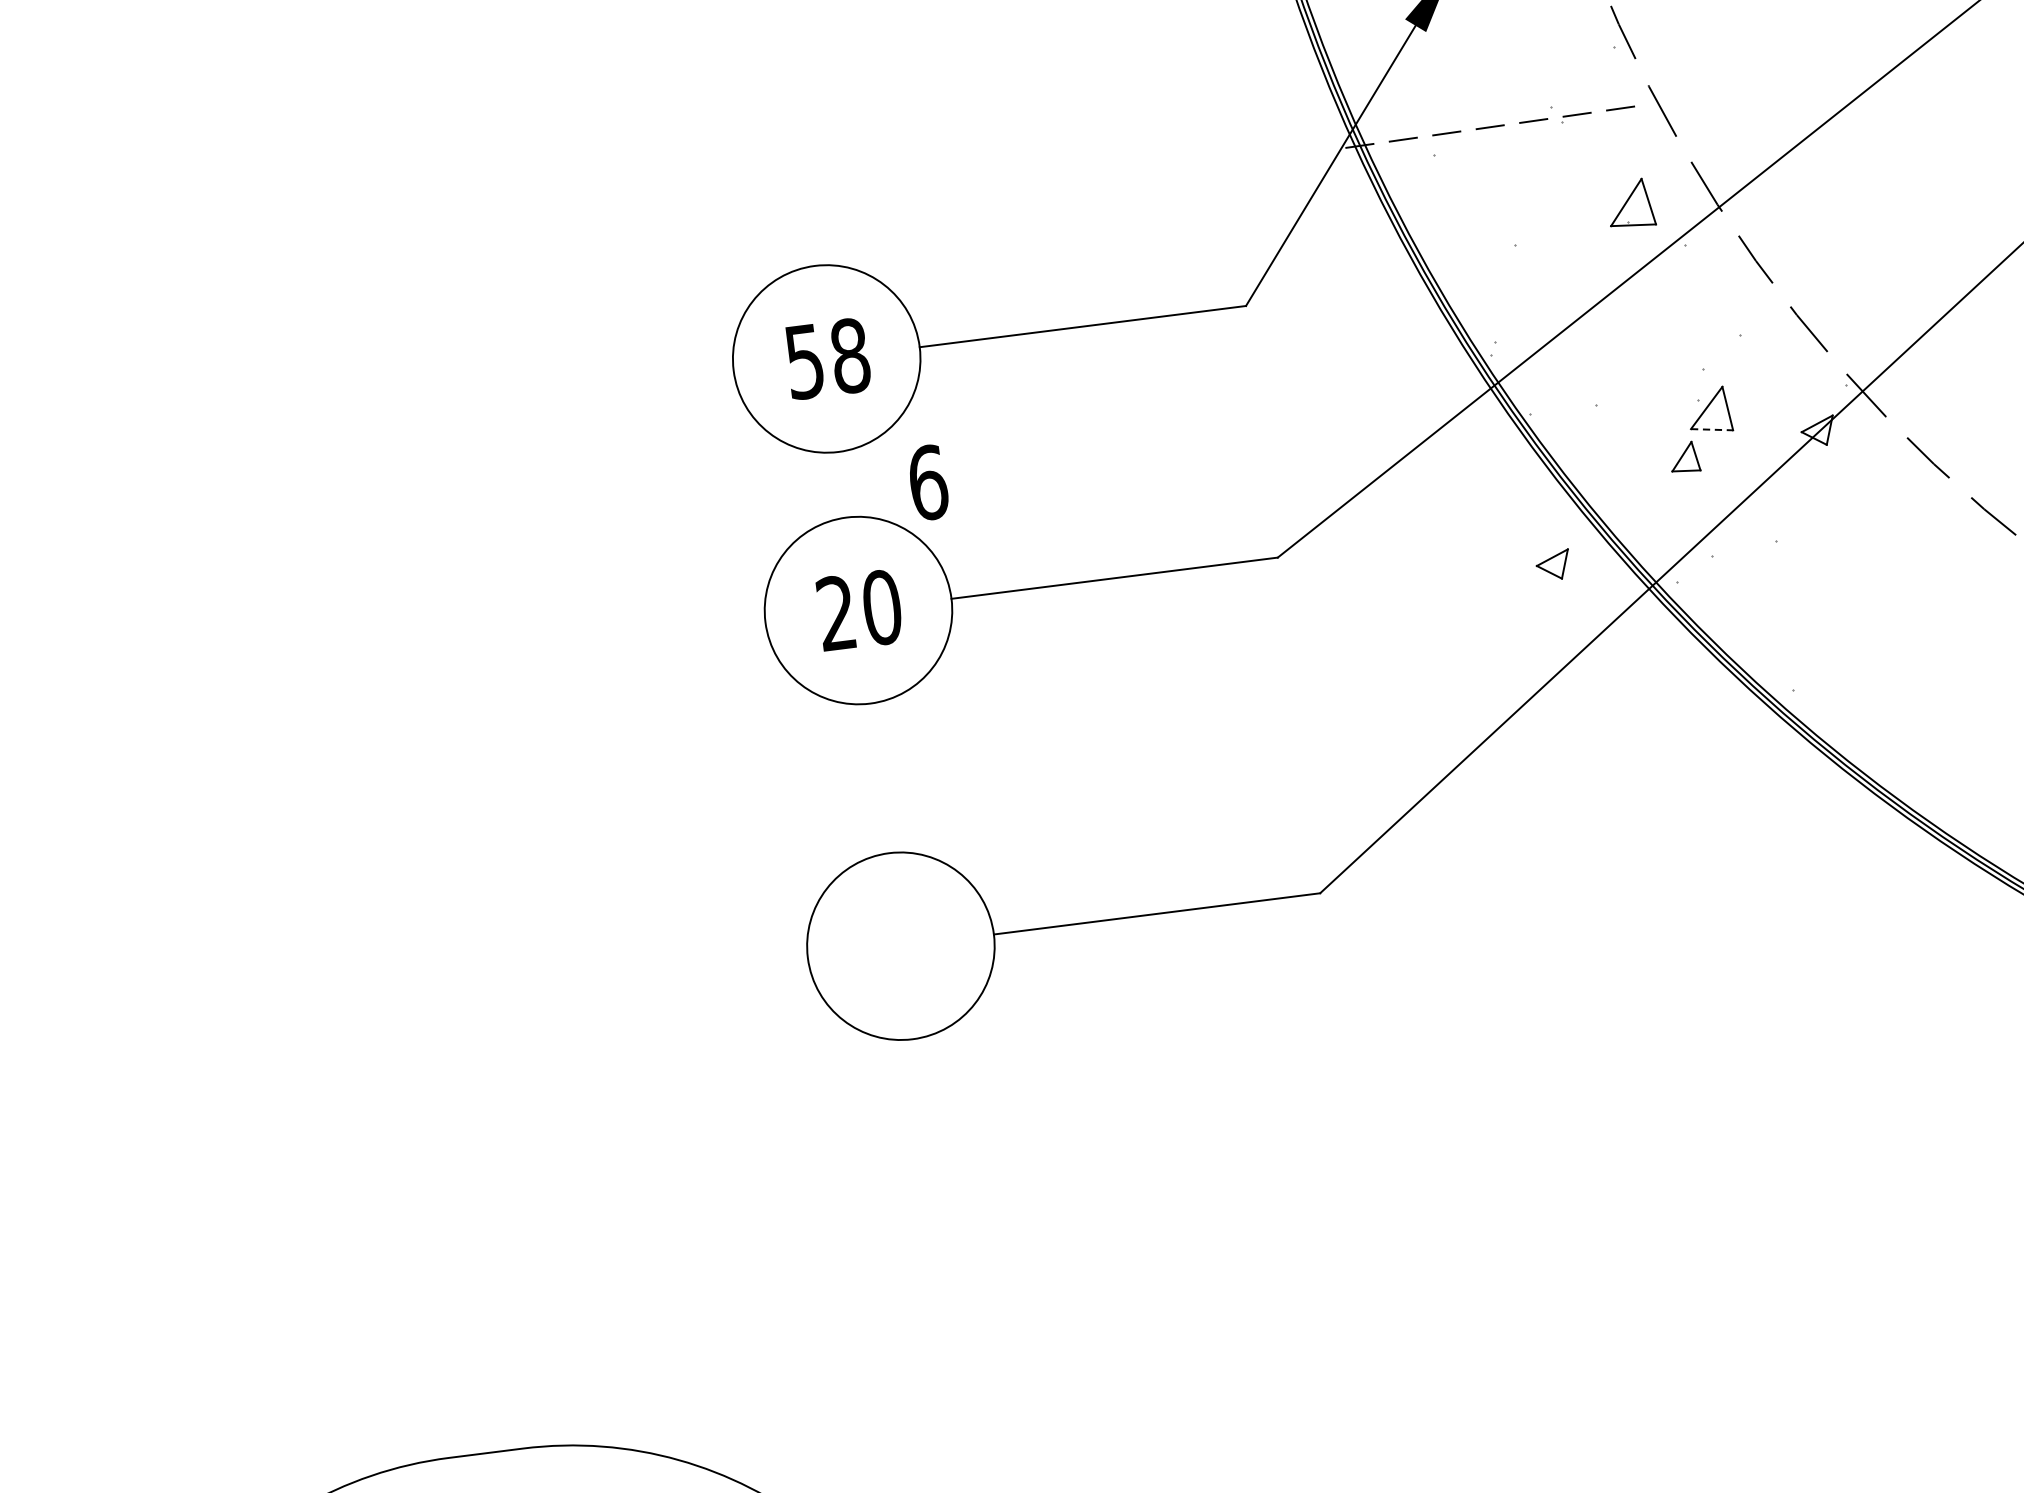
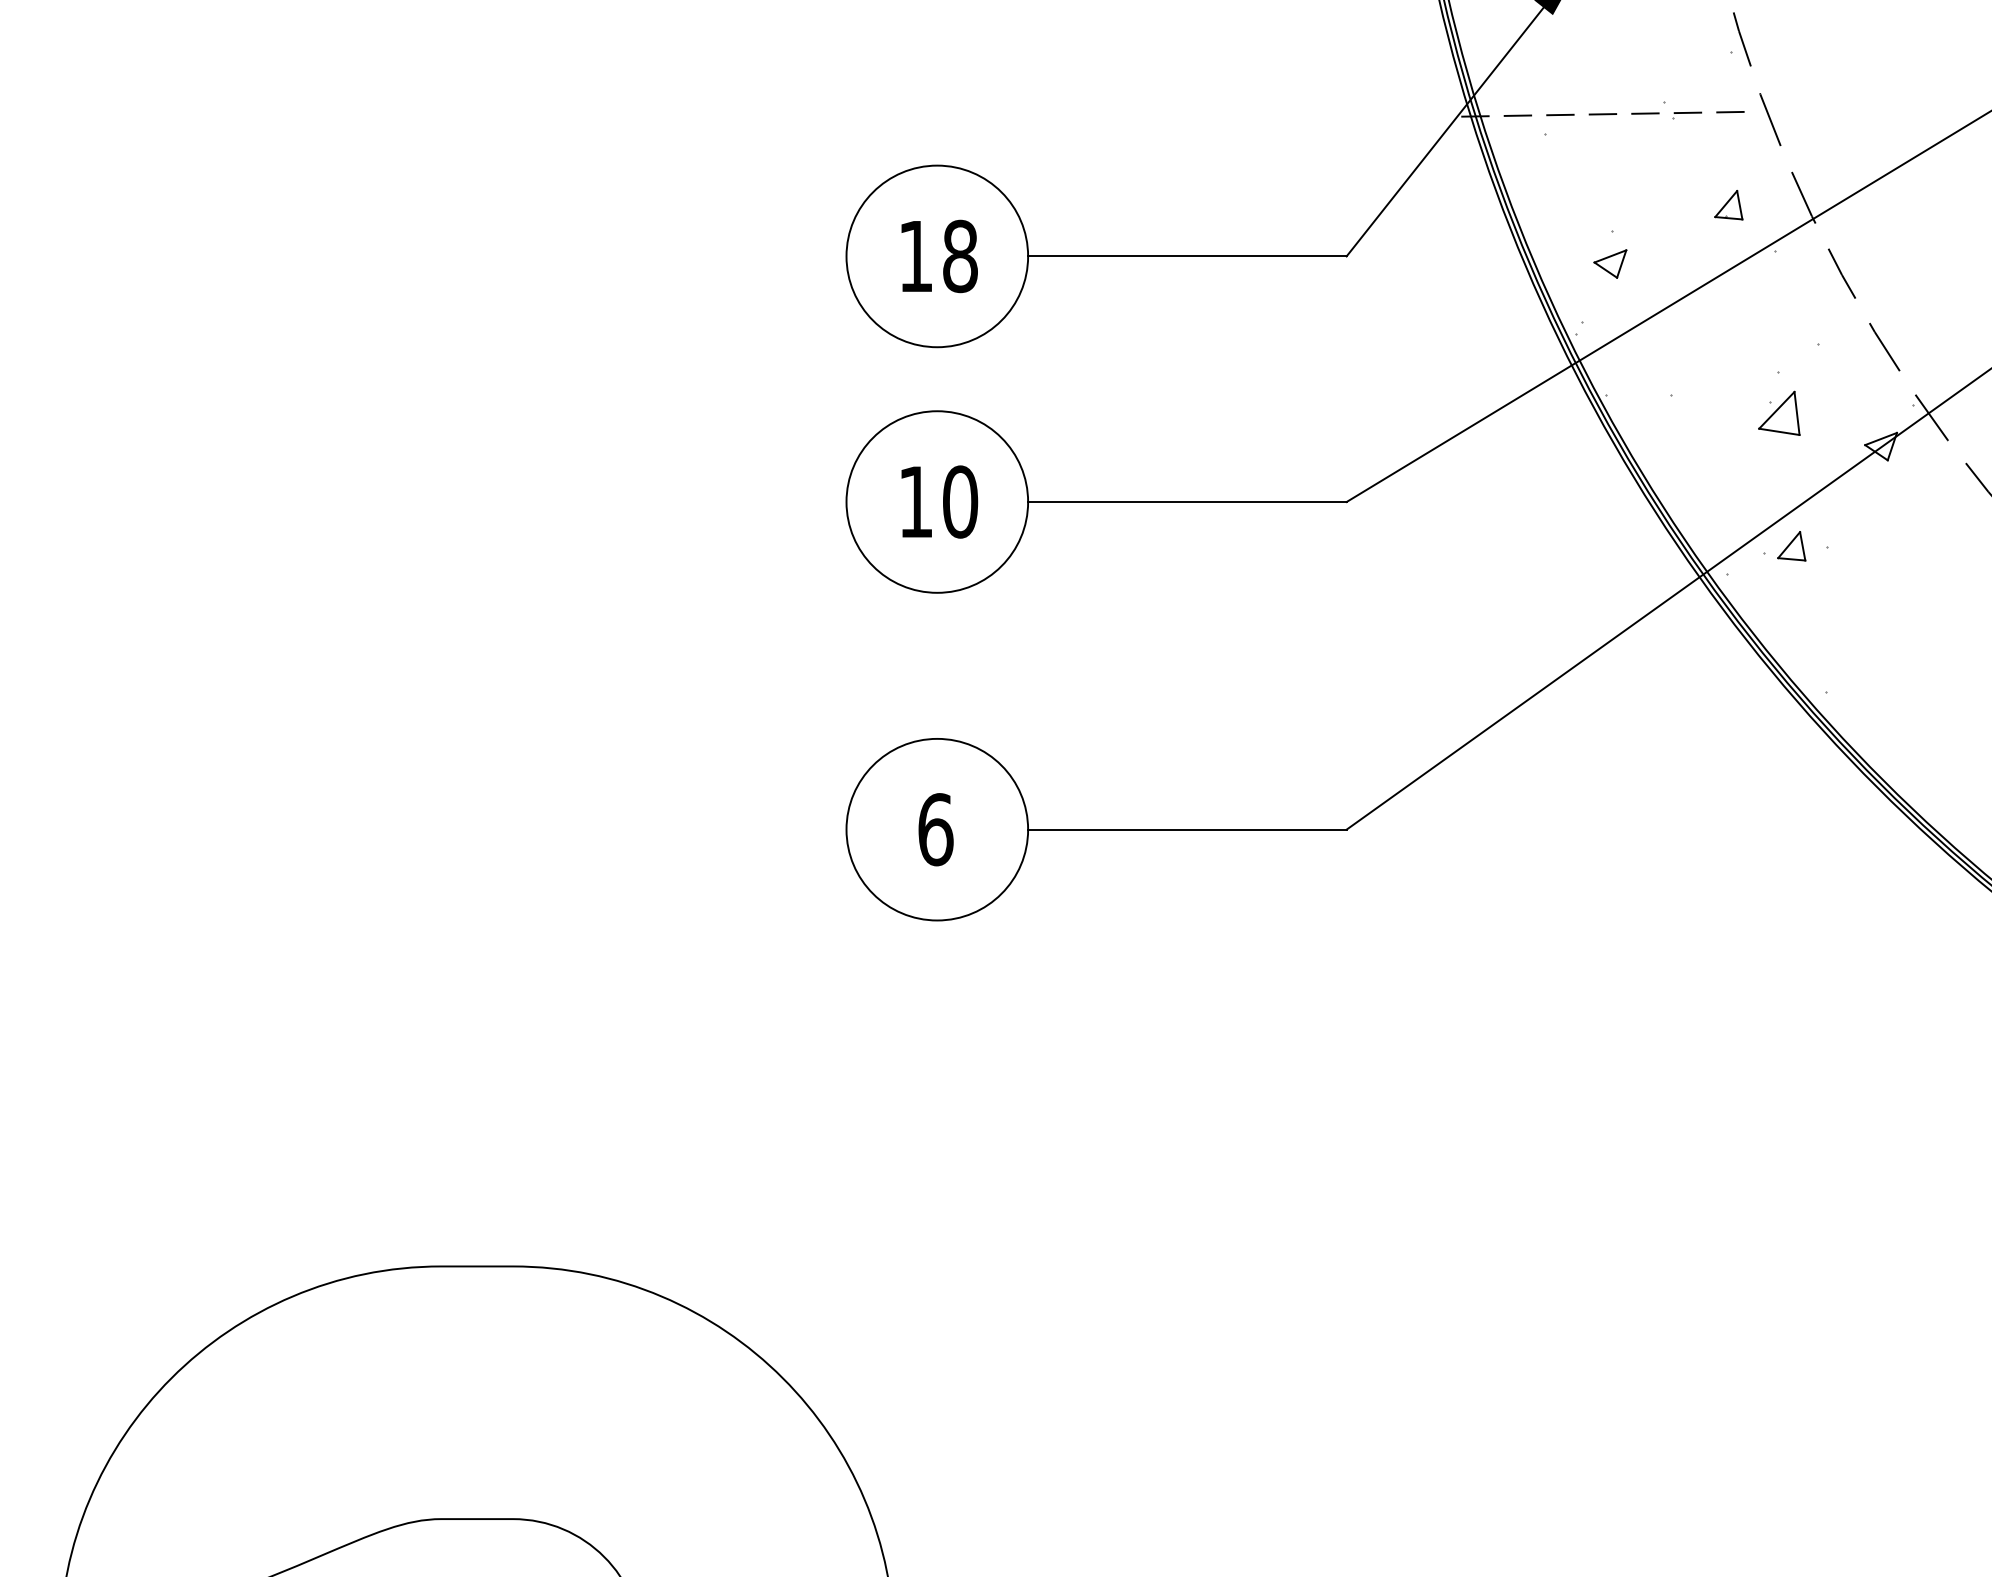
part: (1630, 204) -> (1728, 205), size x0.62
text: (804, 362) -> (915, 257), 58 -> 18
line: (1712, 429) -> (1779, 431), dashed -> solid
part: (1684, 457) -> (1791, 546), moved
text: (927, 482) -> (935, 829), moved
part: (1553, 564) -> (1610, 263), moved
text: (836, 612) -> (915, 501), 20 -> 10

